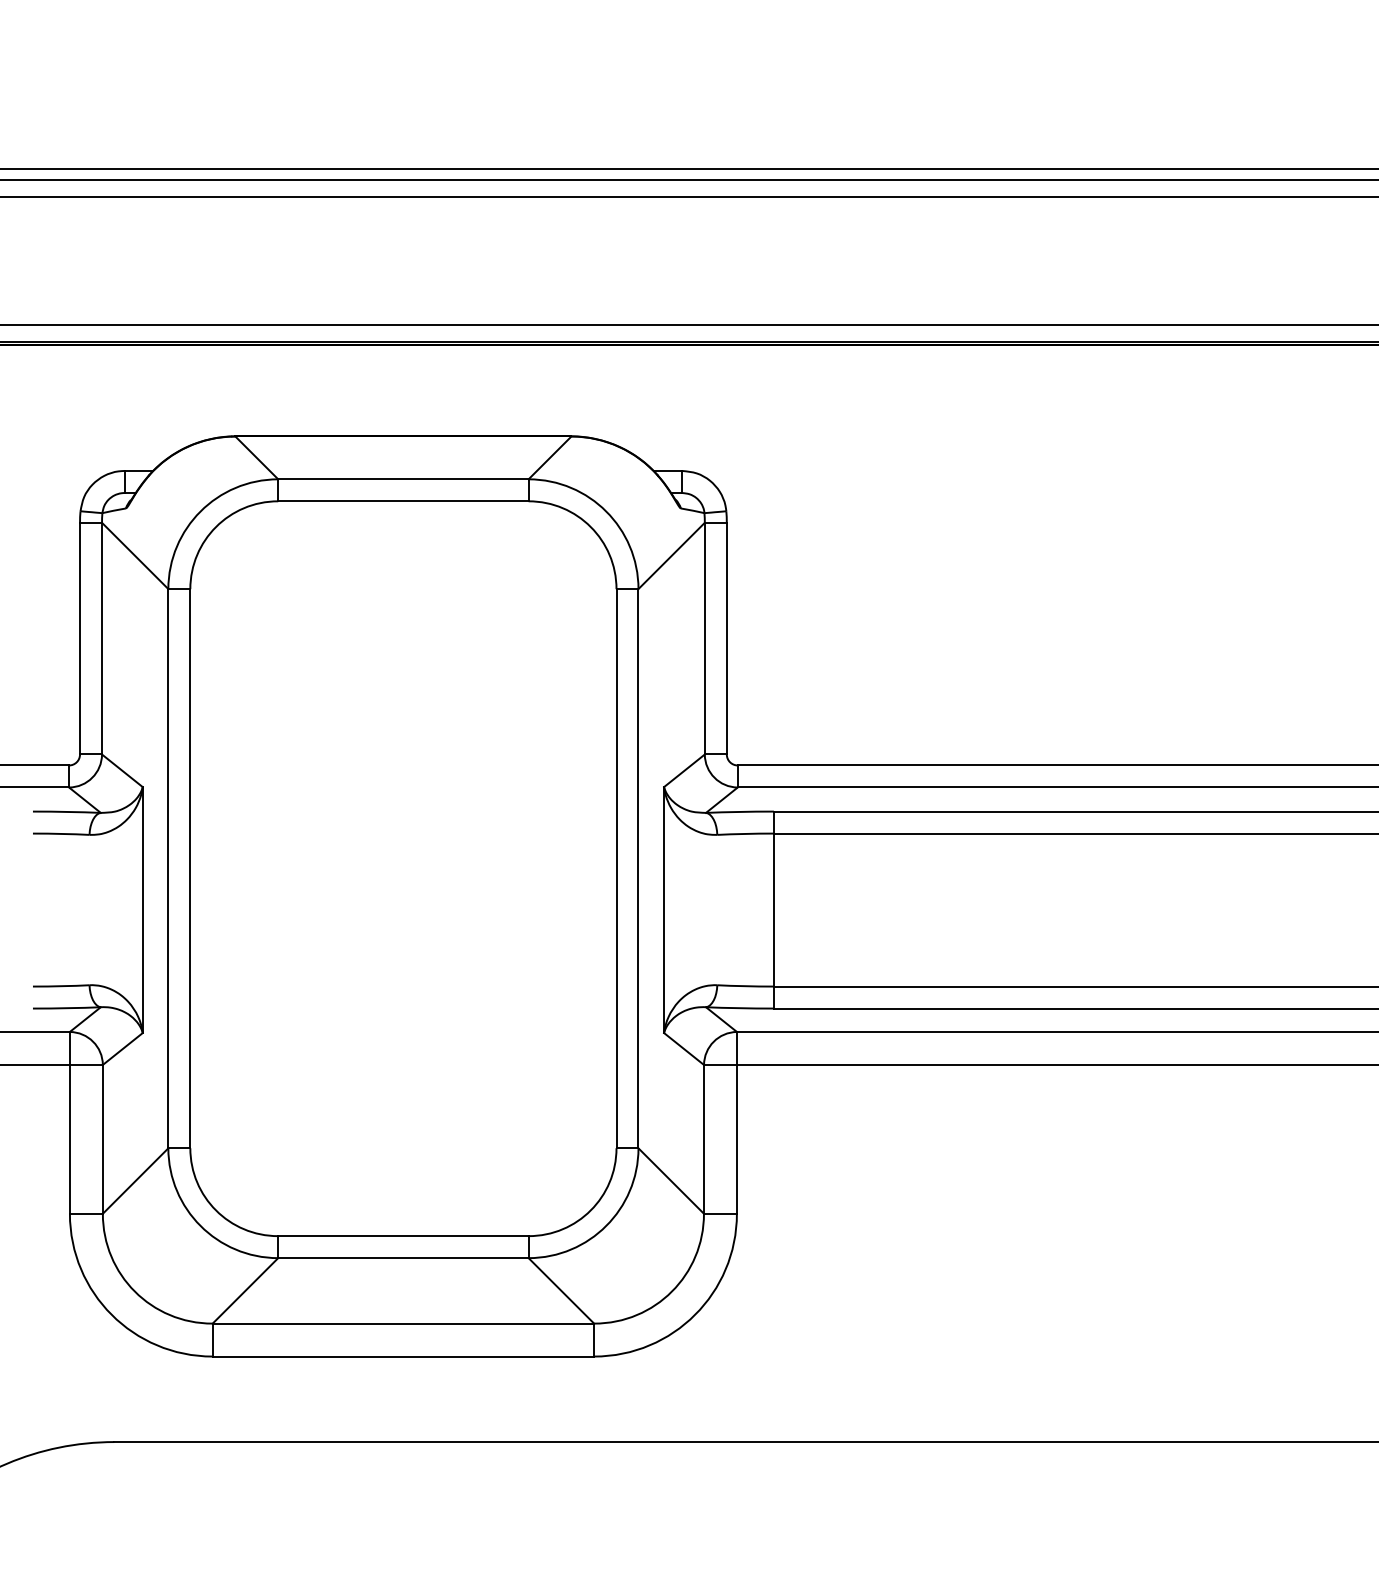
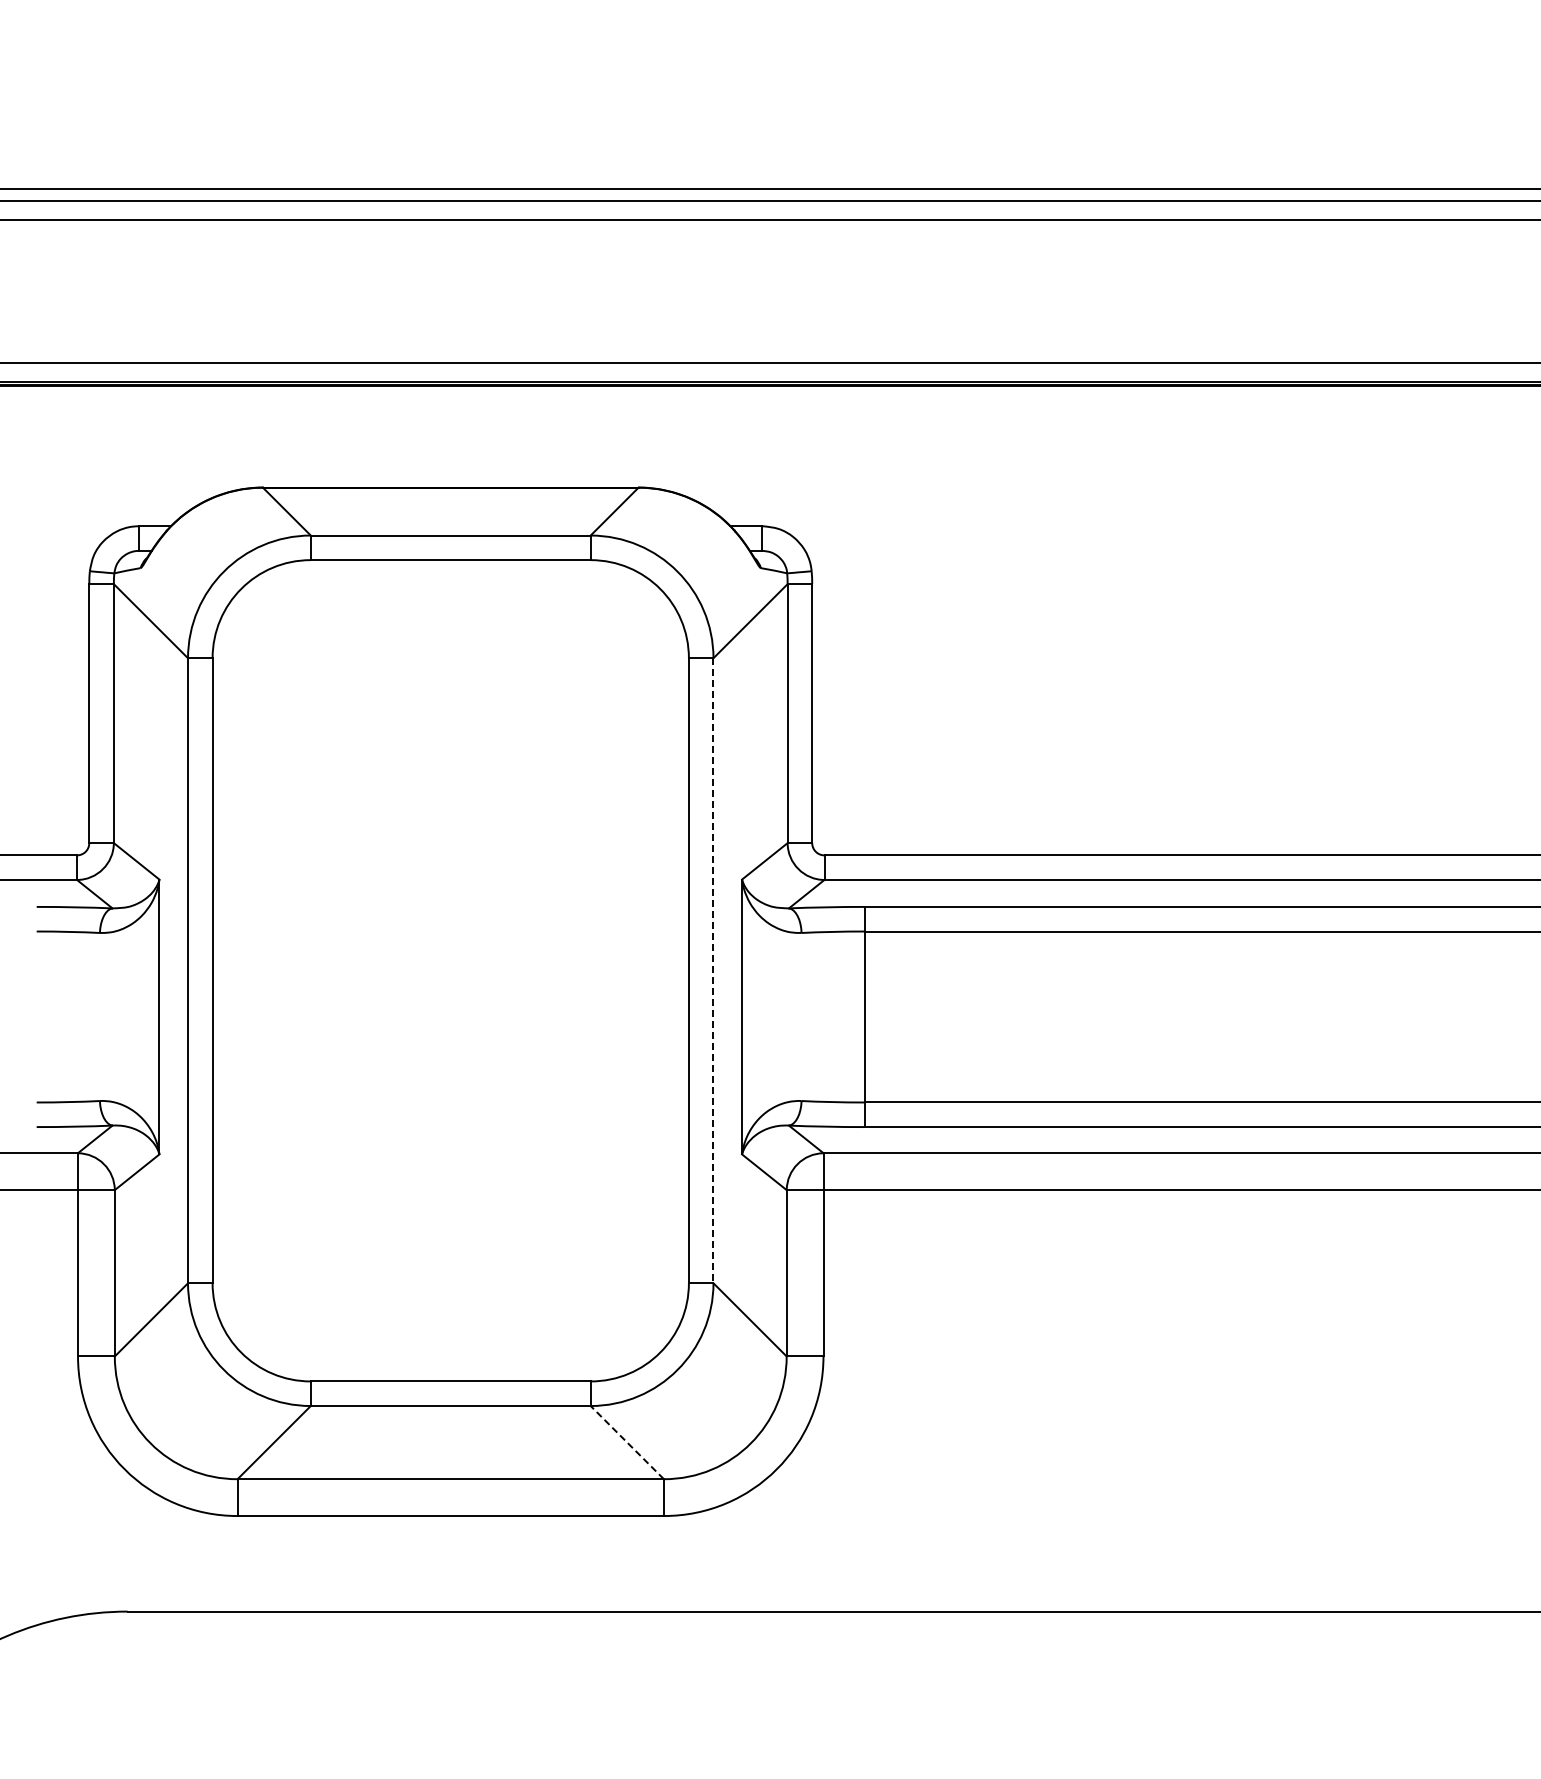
line: (638, 869) -> (713, 971), solid -> dashed
line: (561, 1290) -> (627, 1442), solid -> dashed

